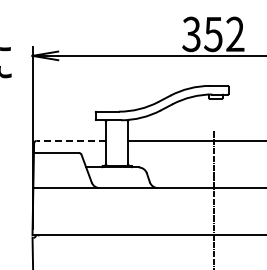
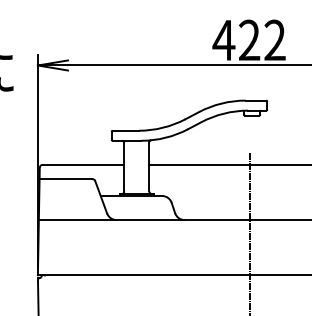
text: (201, 34) -> (235, 40), 352 -> 422
line: (71, 140) -> (83, 164), dashed -> solid

